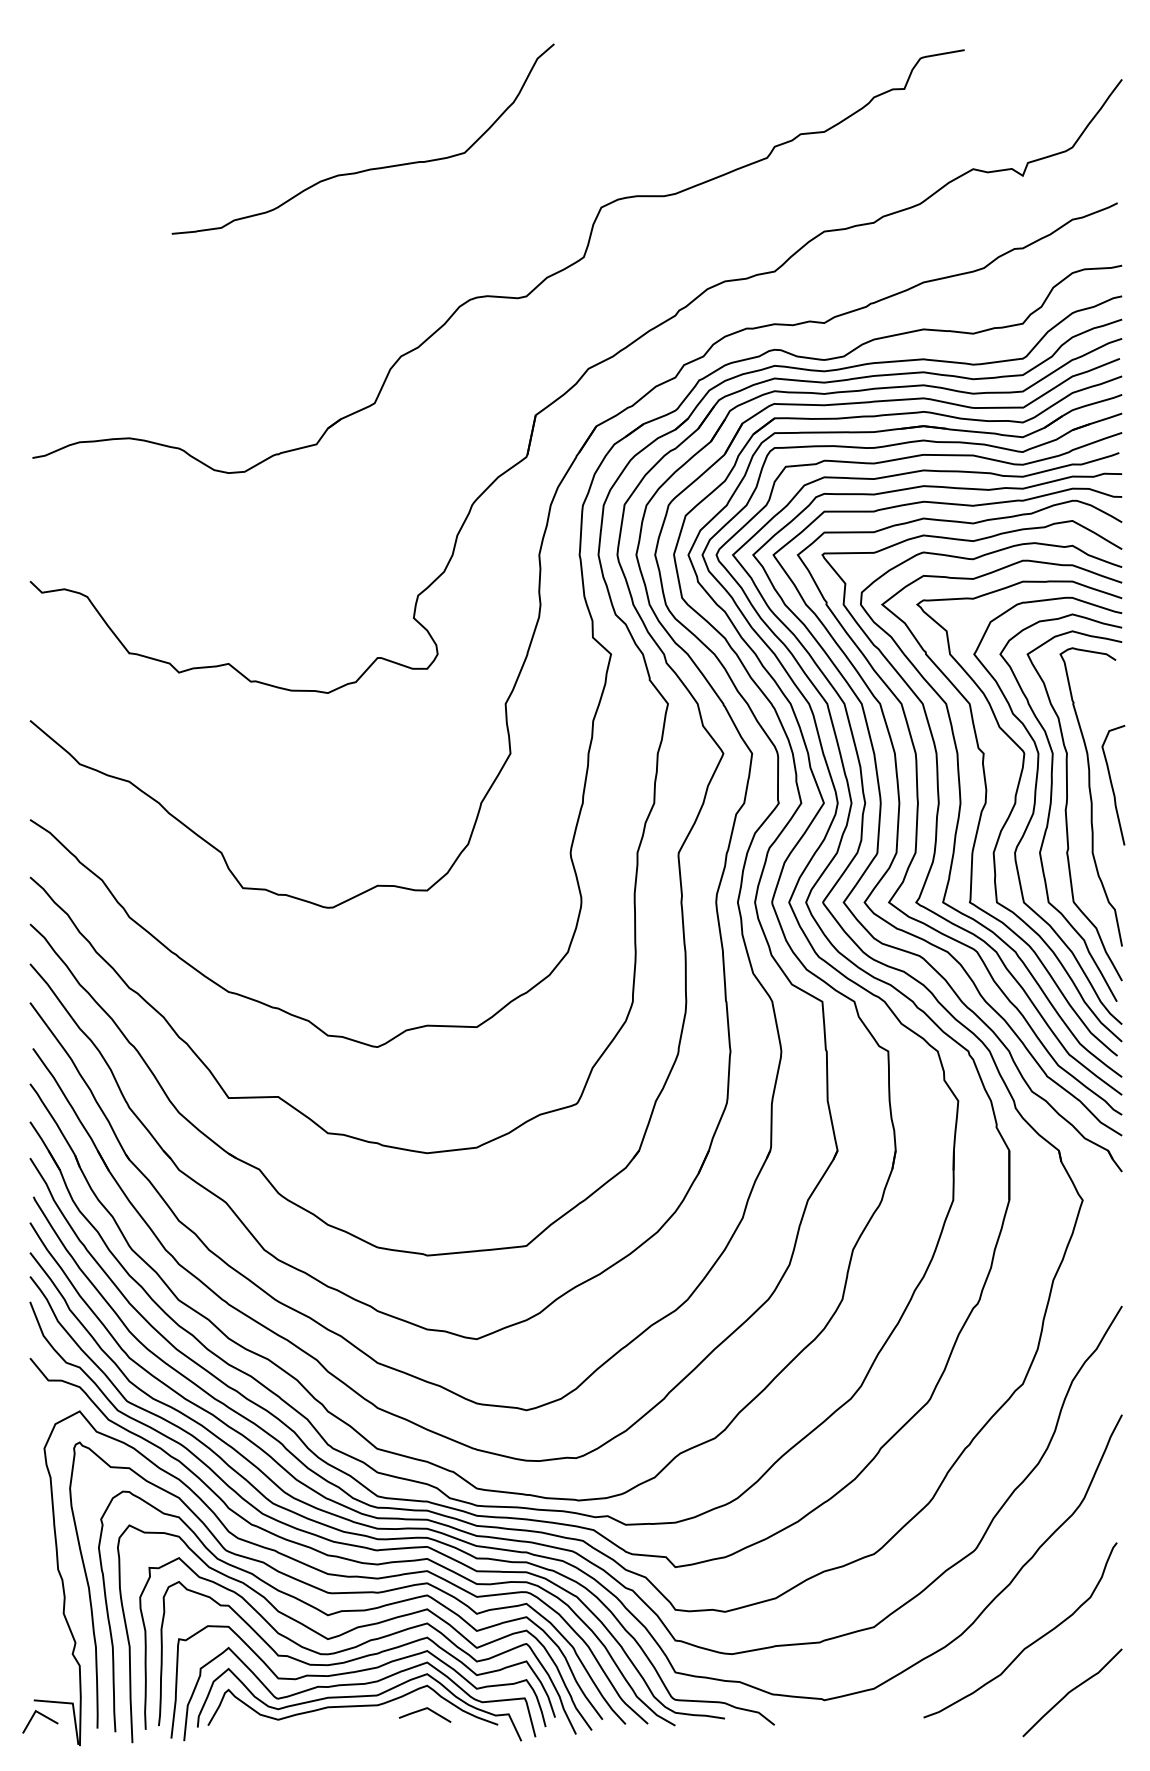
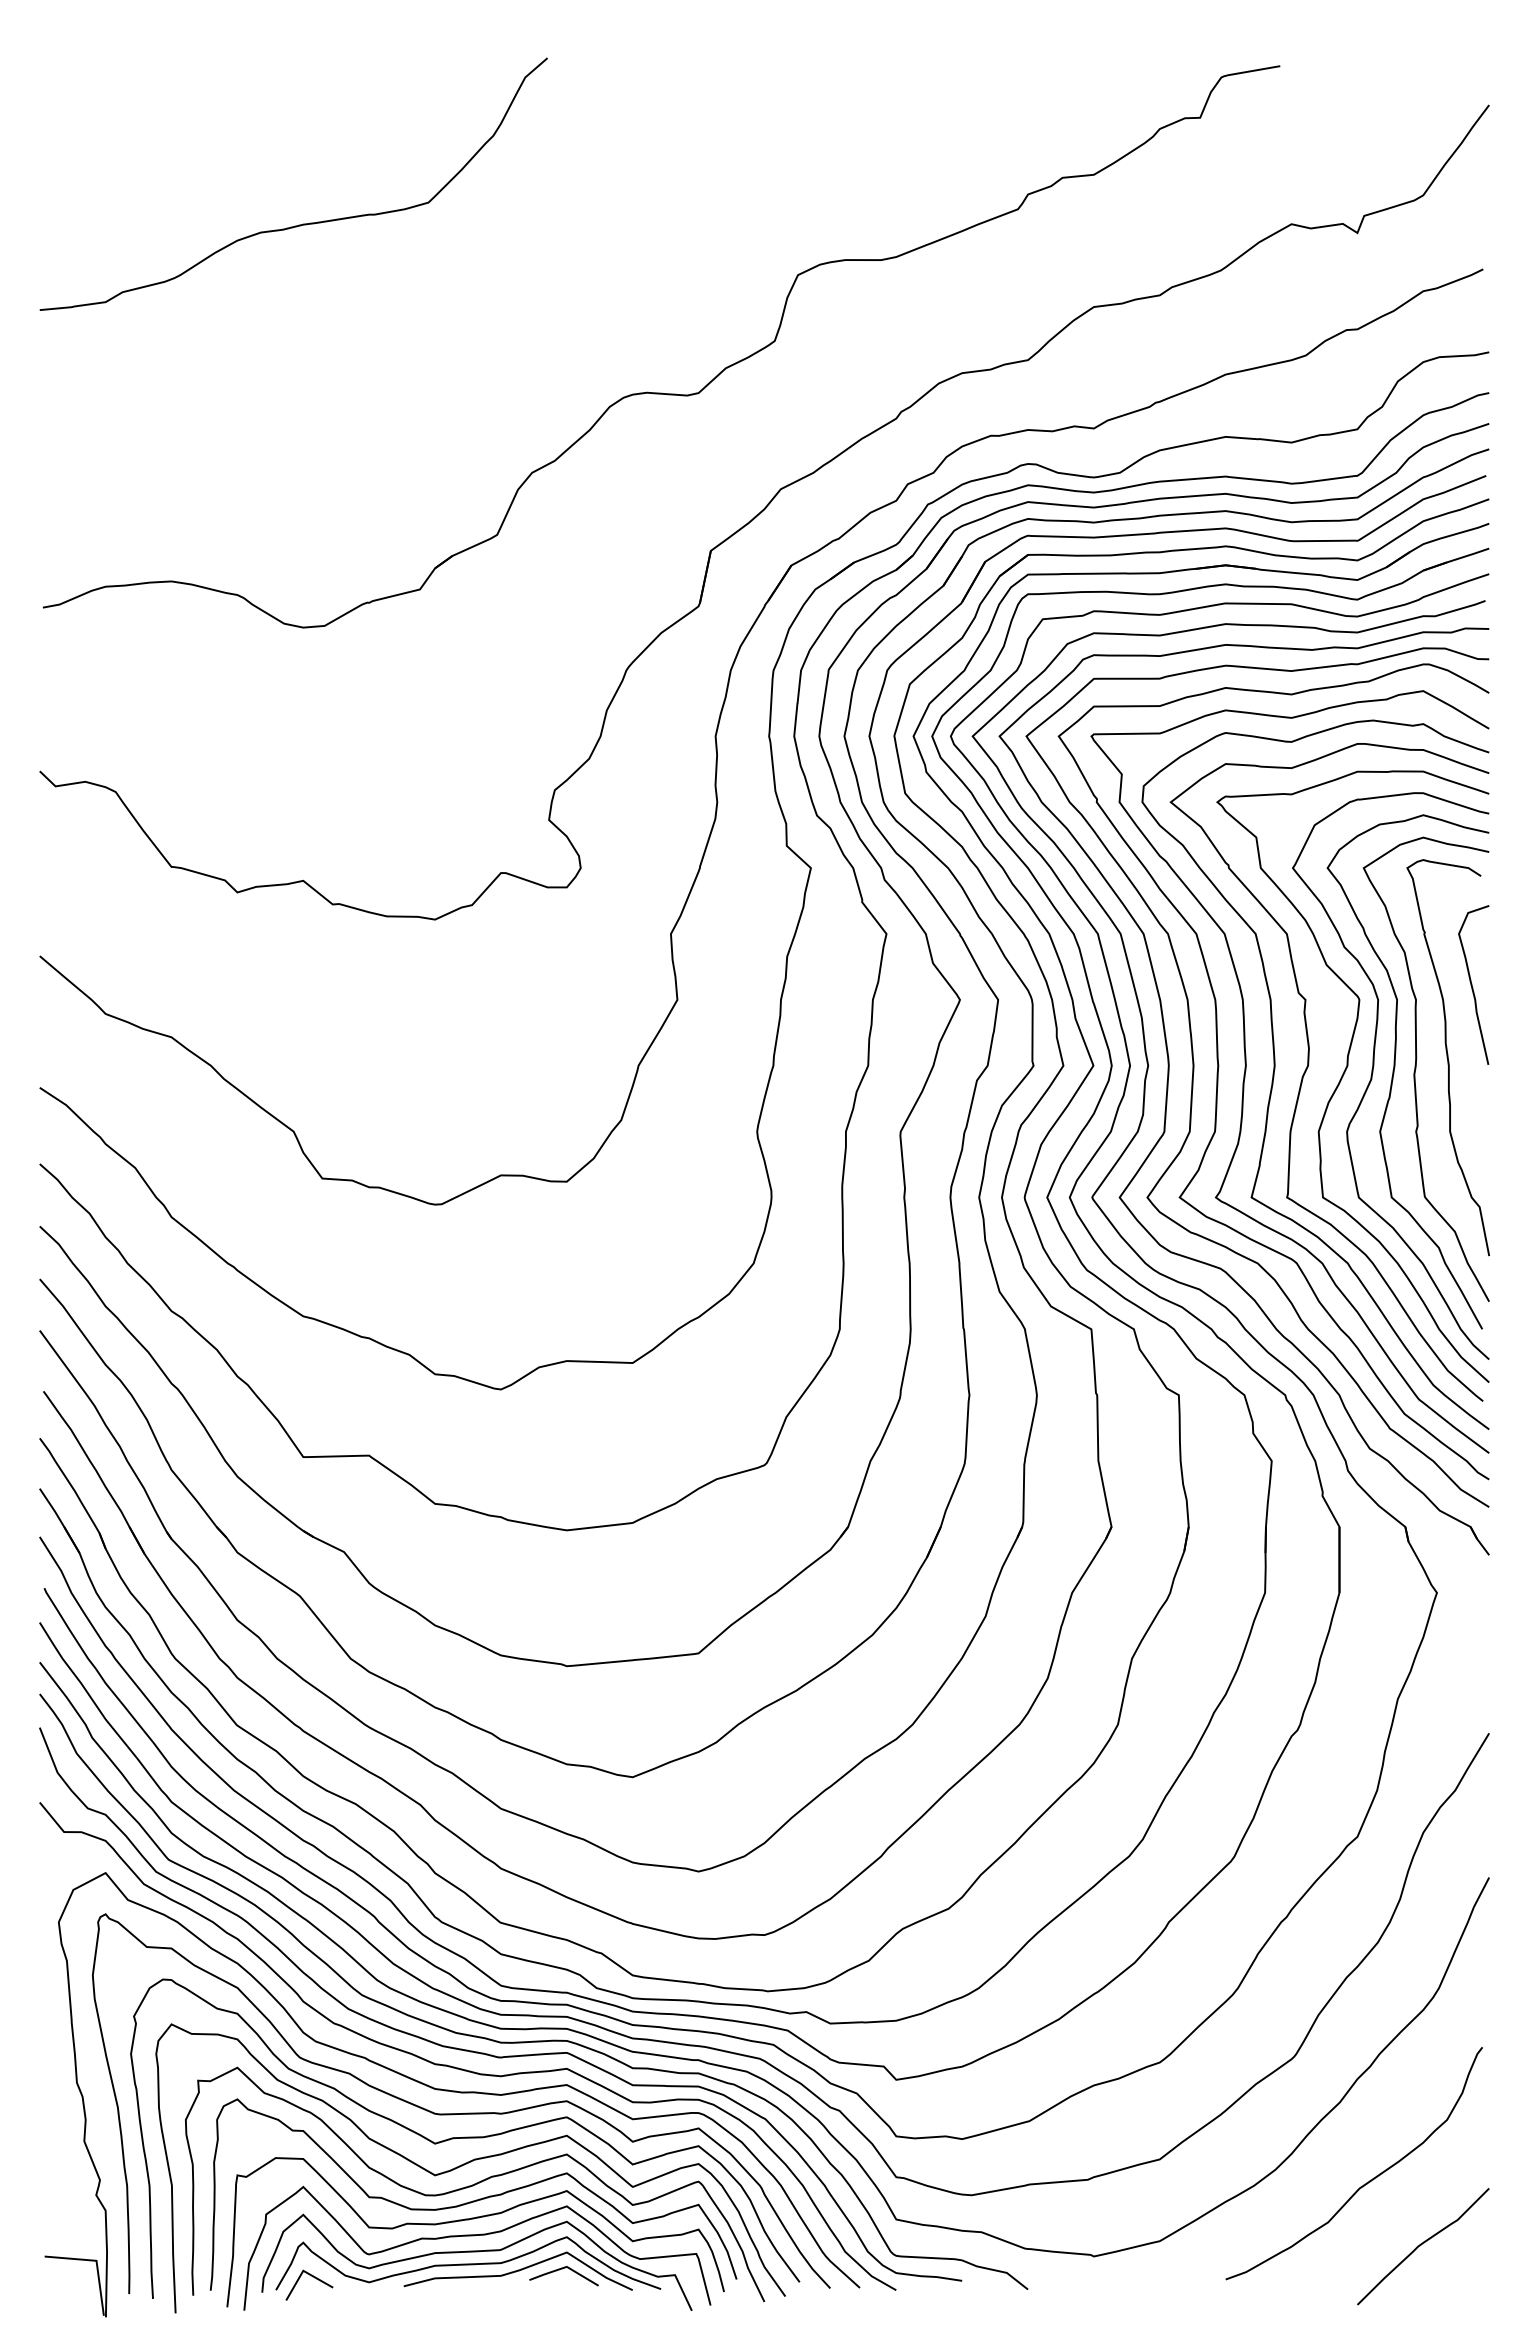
curve: (370, 168) -> (303, 223), moved
curve: (1112, 784) -> (1472, 984), moved
curve: (390, 1710) -> (517, 2270), added
line: (42, 1716) -> (312, 2277), moved

